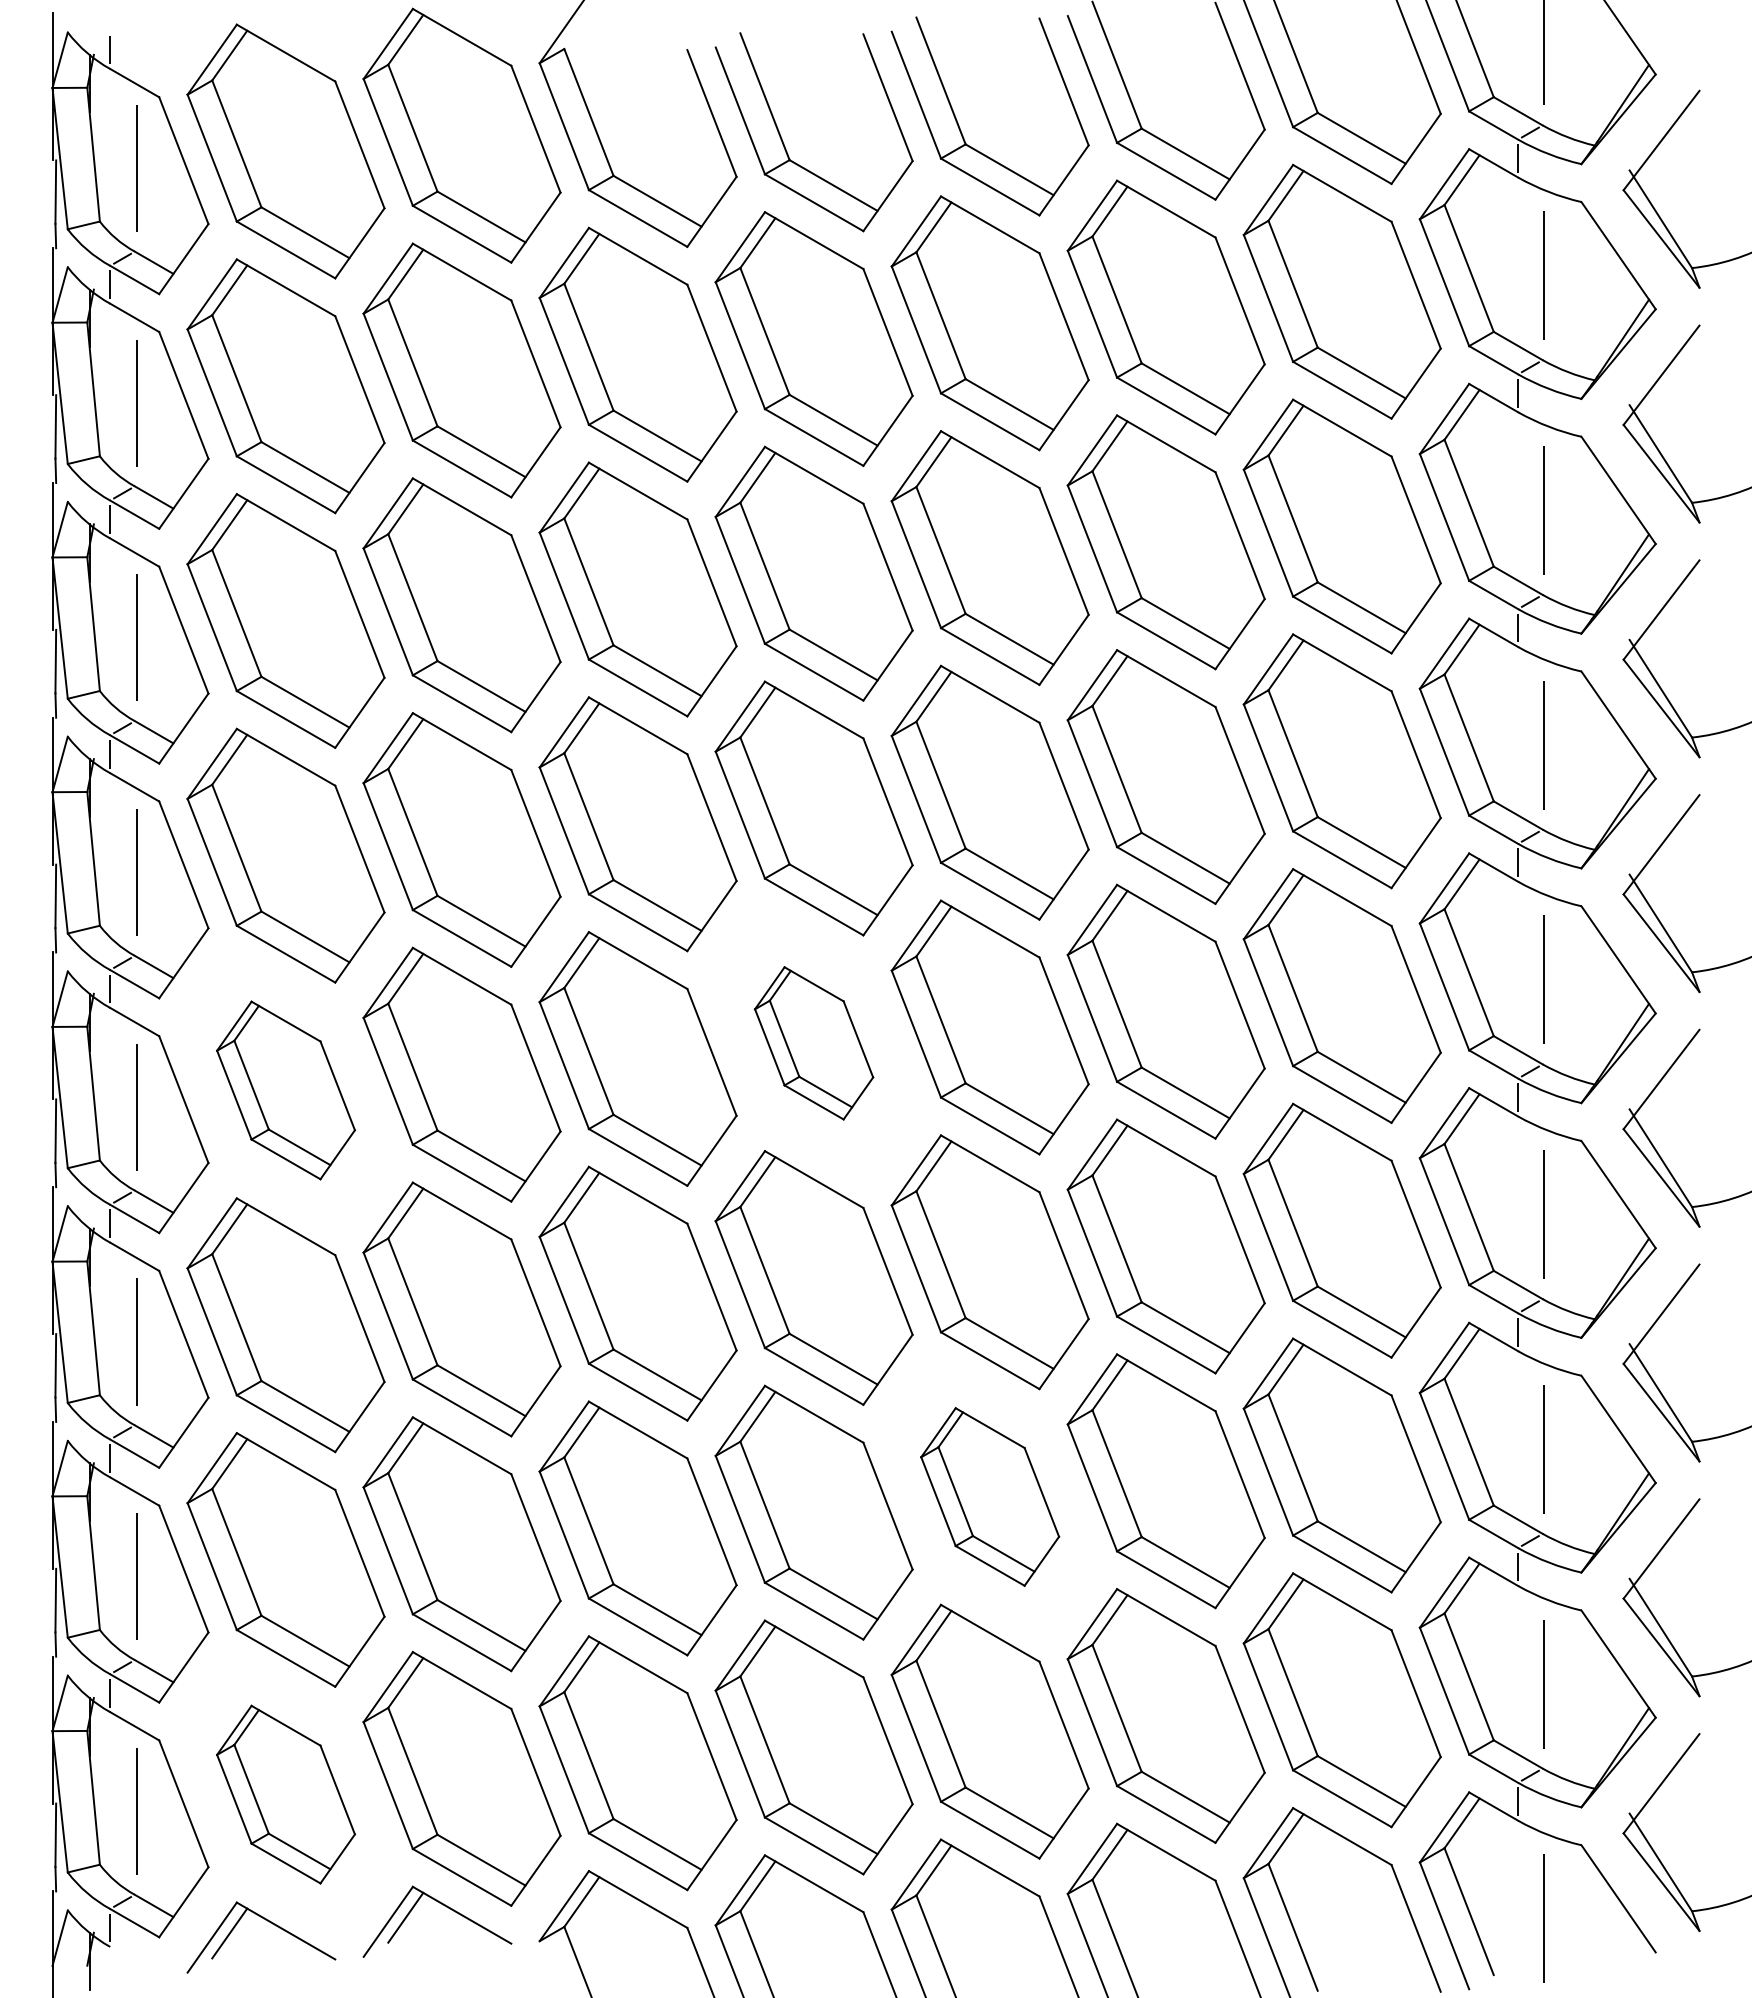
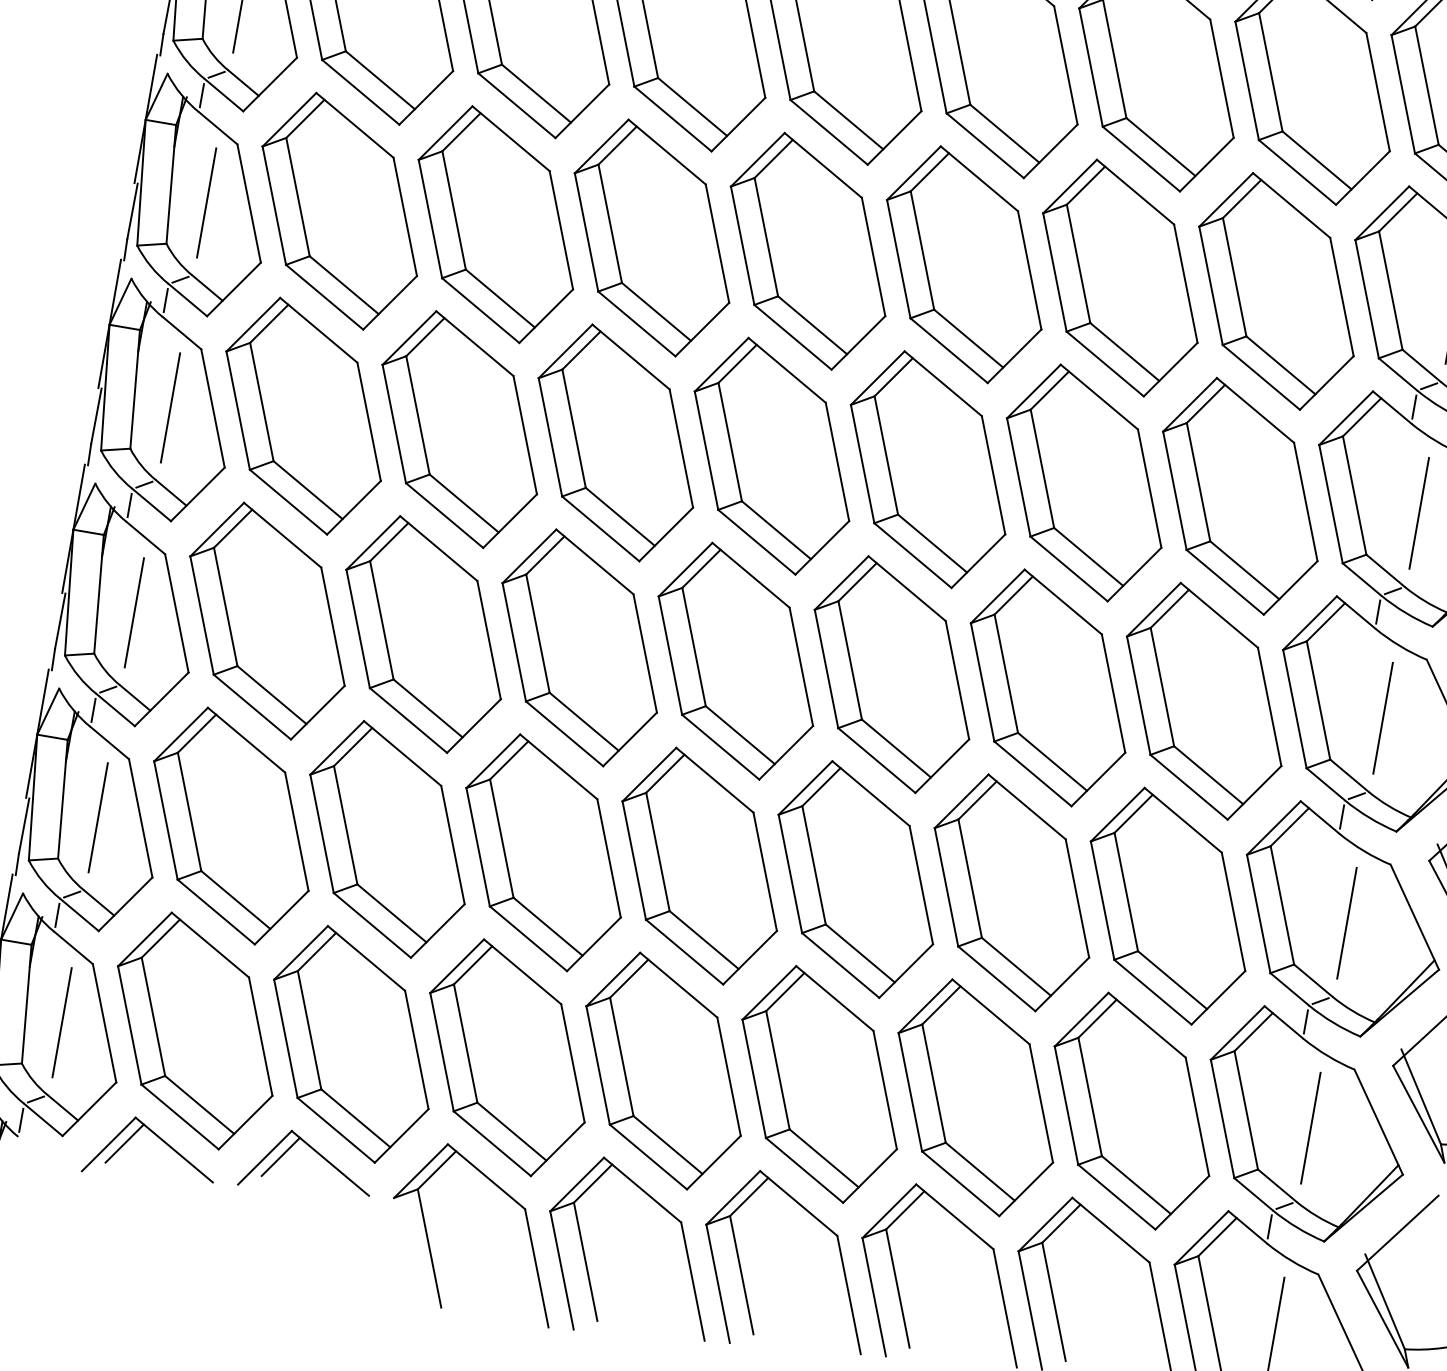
part: (813, 1043) -> (771, 456), size x1.67
part: (285, 1090) -> (303, 416), size x1.43
part: (989, 1496) -> (855, 878), size x1.43
part: (285, 1794) -> (194, 1030), size x1.43

